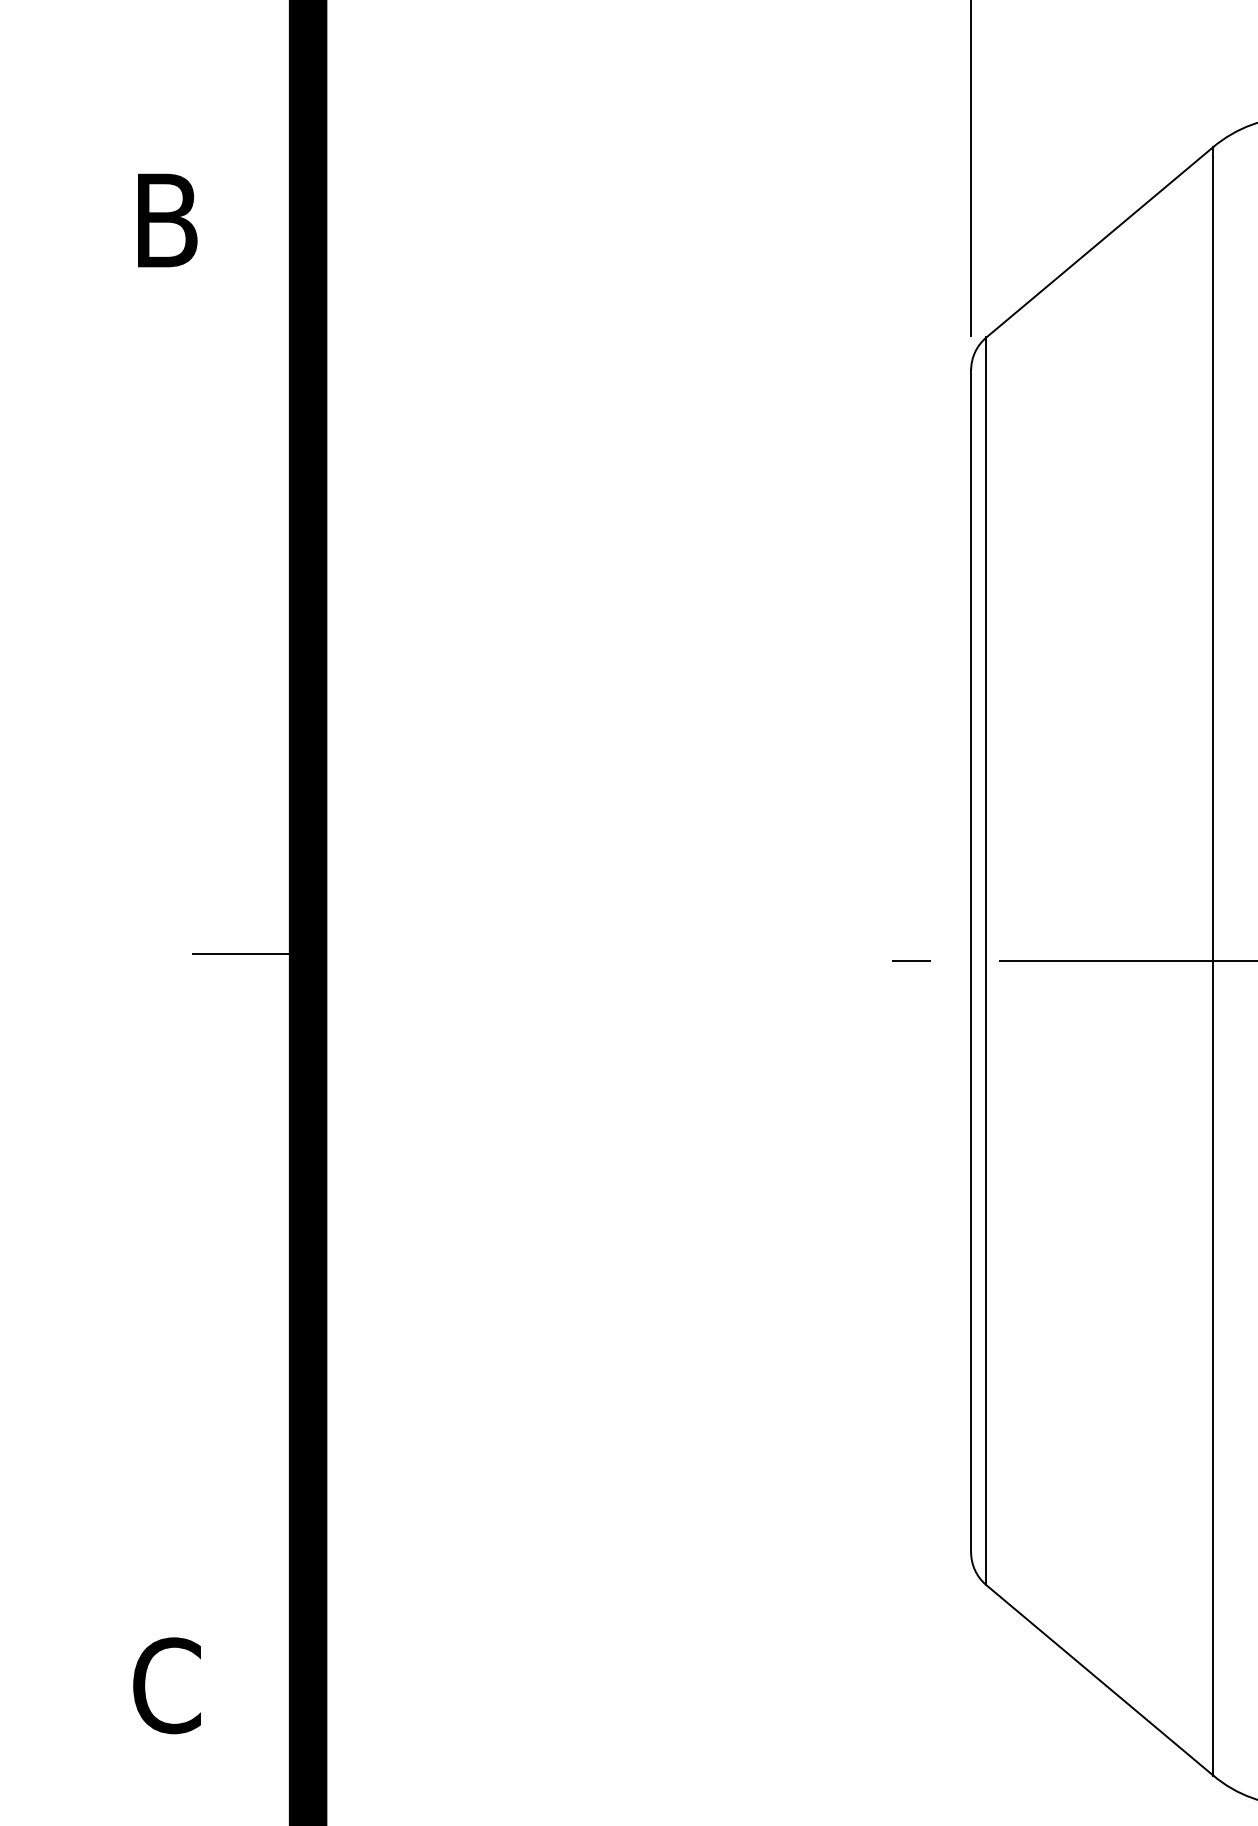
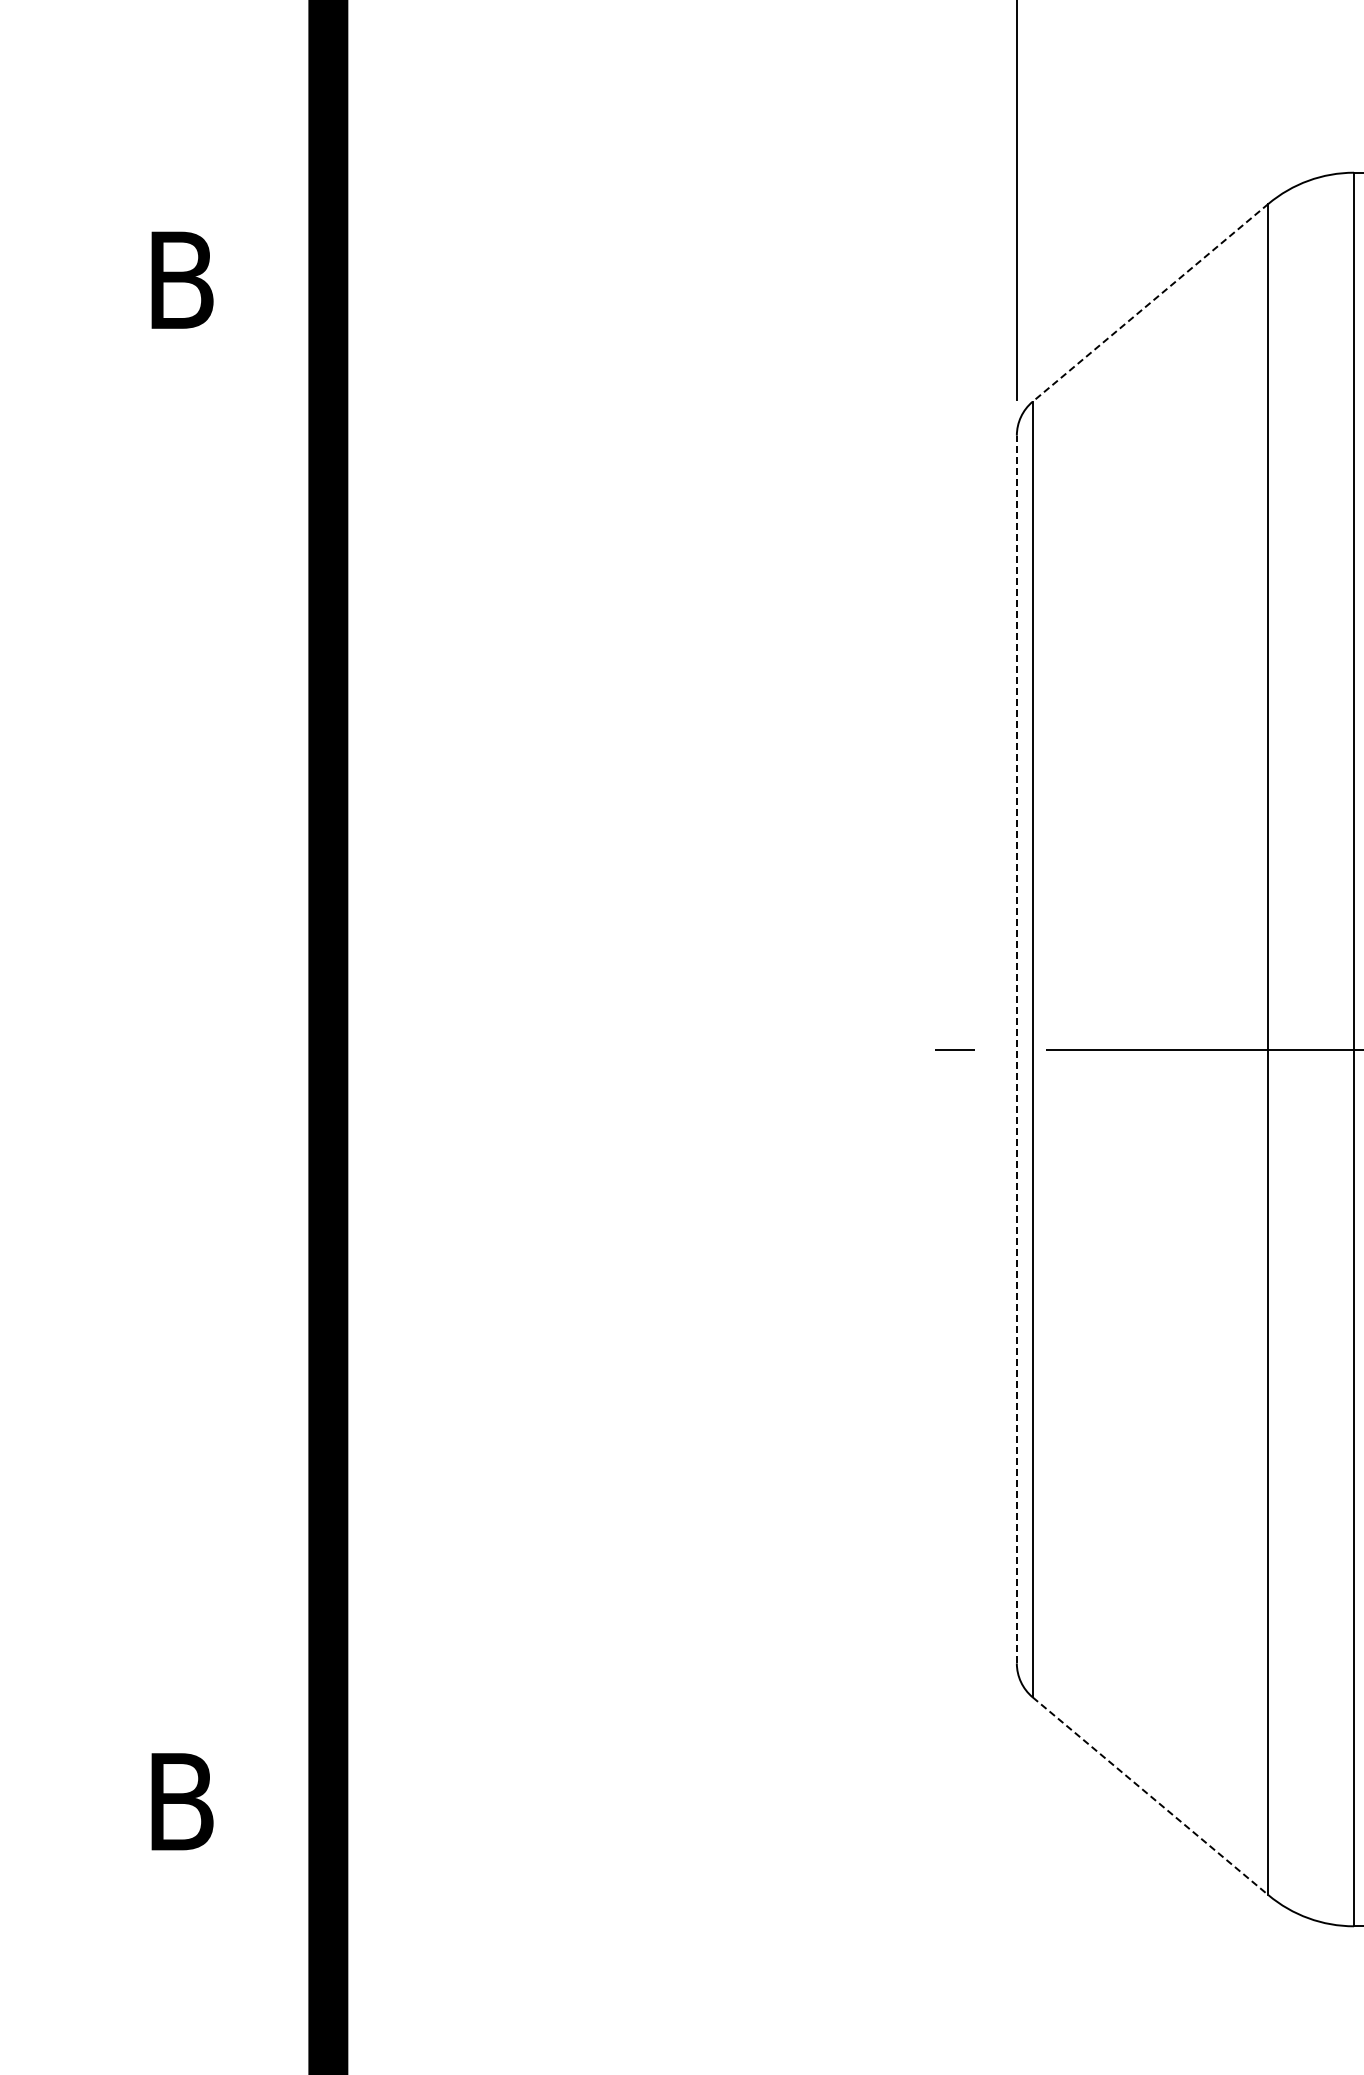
line: (1099, 241) -> (1150, 302), solid -> dashed
line: (250, 953) -> (268, 1041), removed
line: (970, 961) -> (1016, 1049), solid -> dashed
line: (1099, 1680) -> (1150, 1796), solid -> dashed
text: (166, 1685) -> (181, 1801), C -> B

